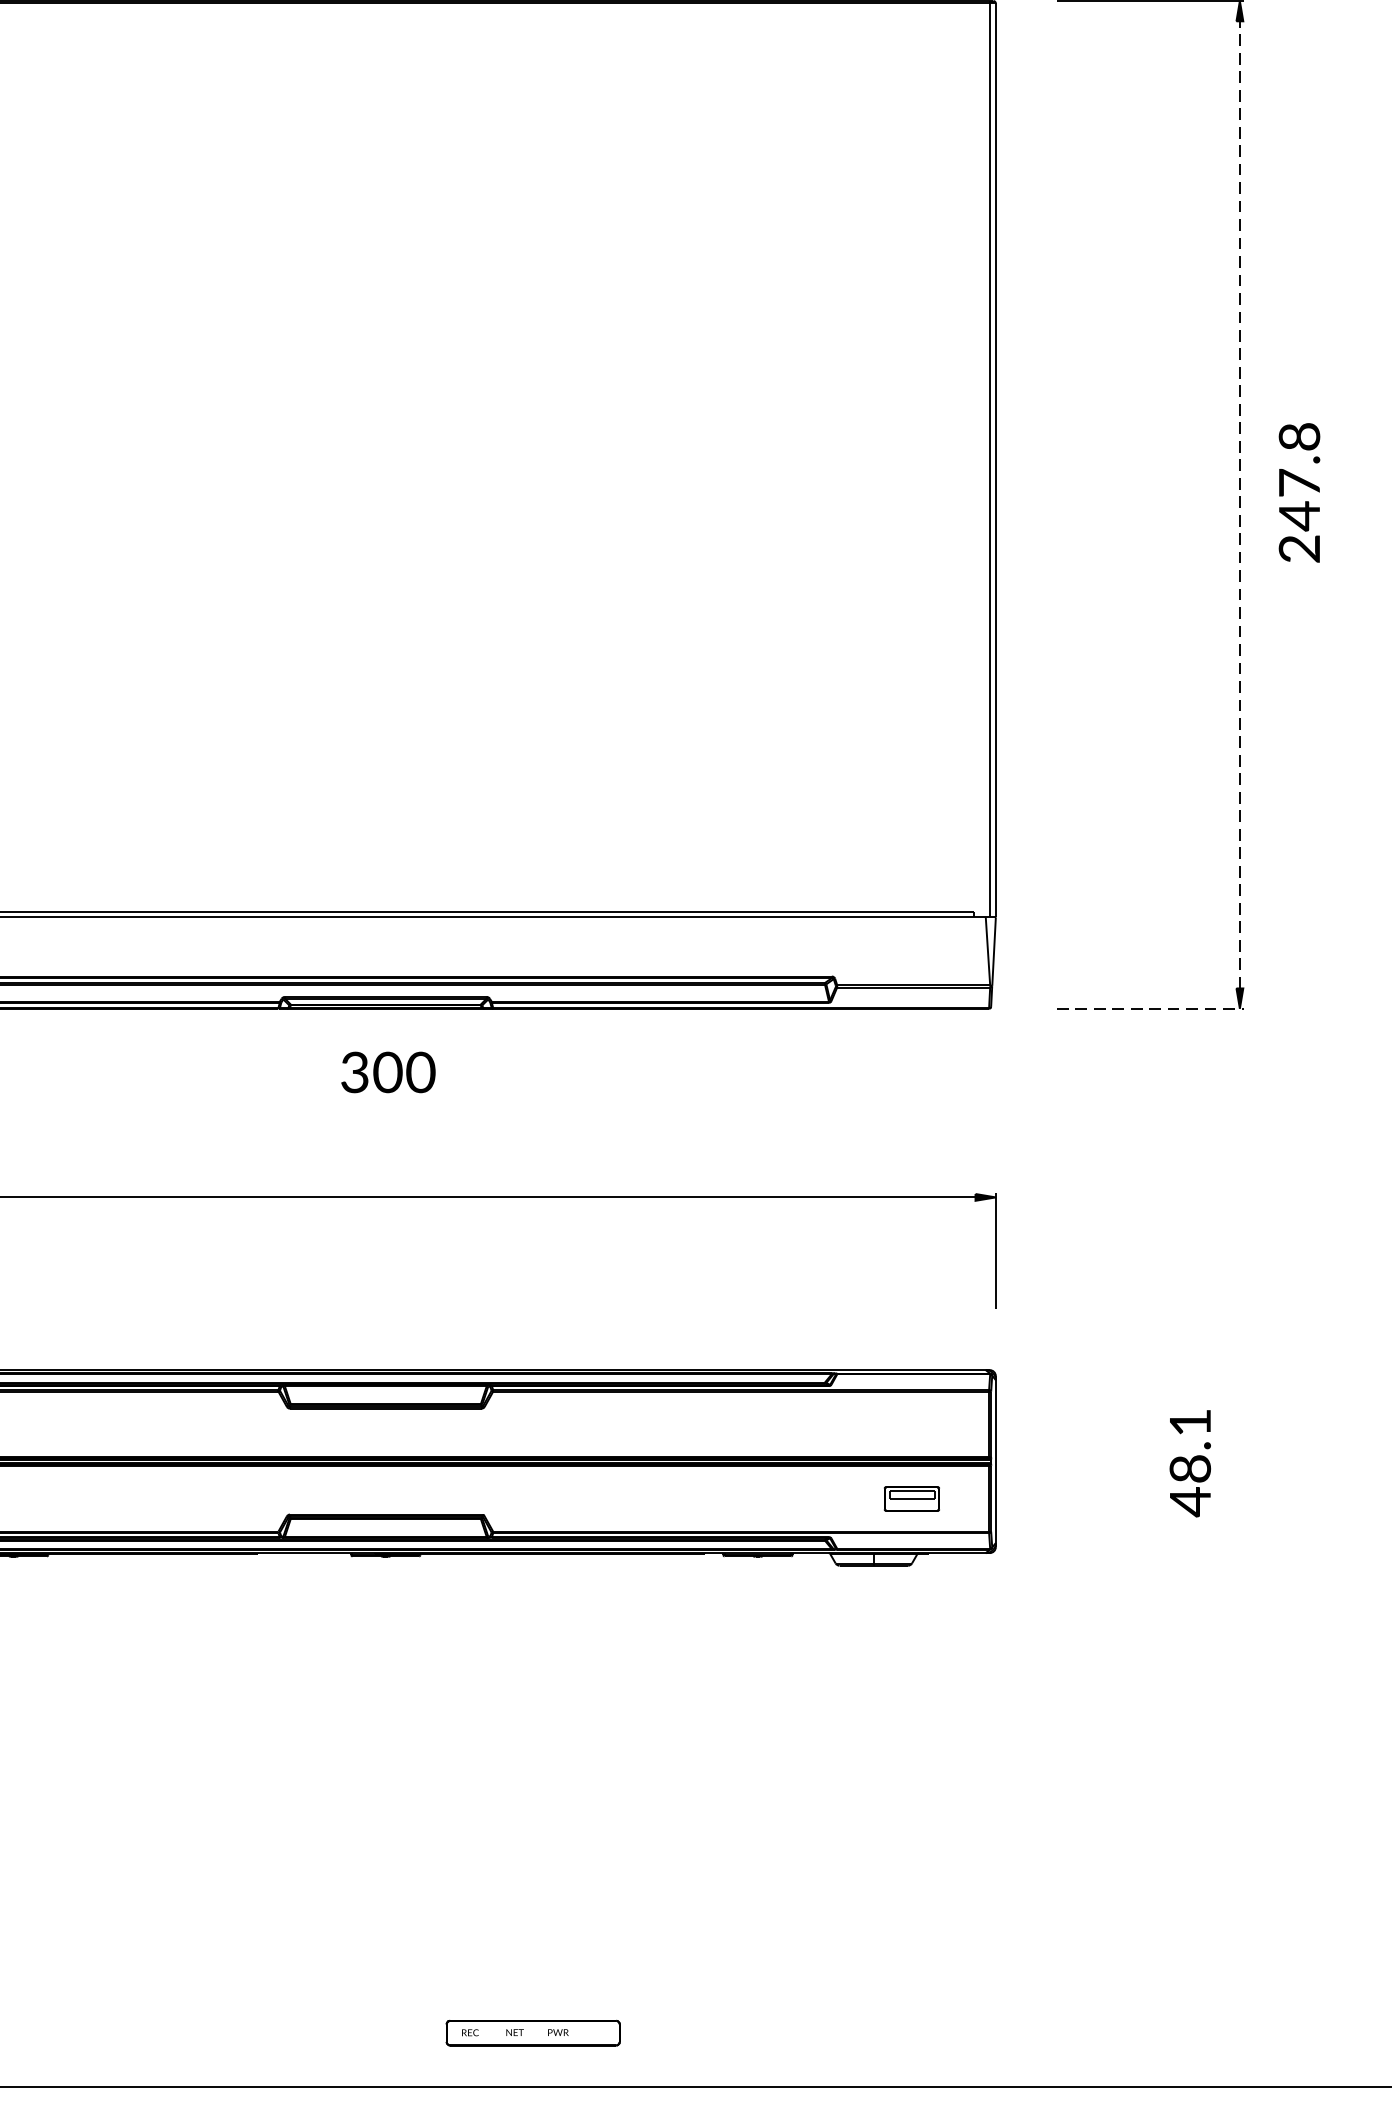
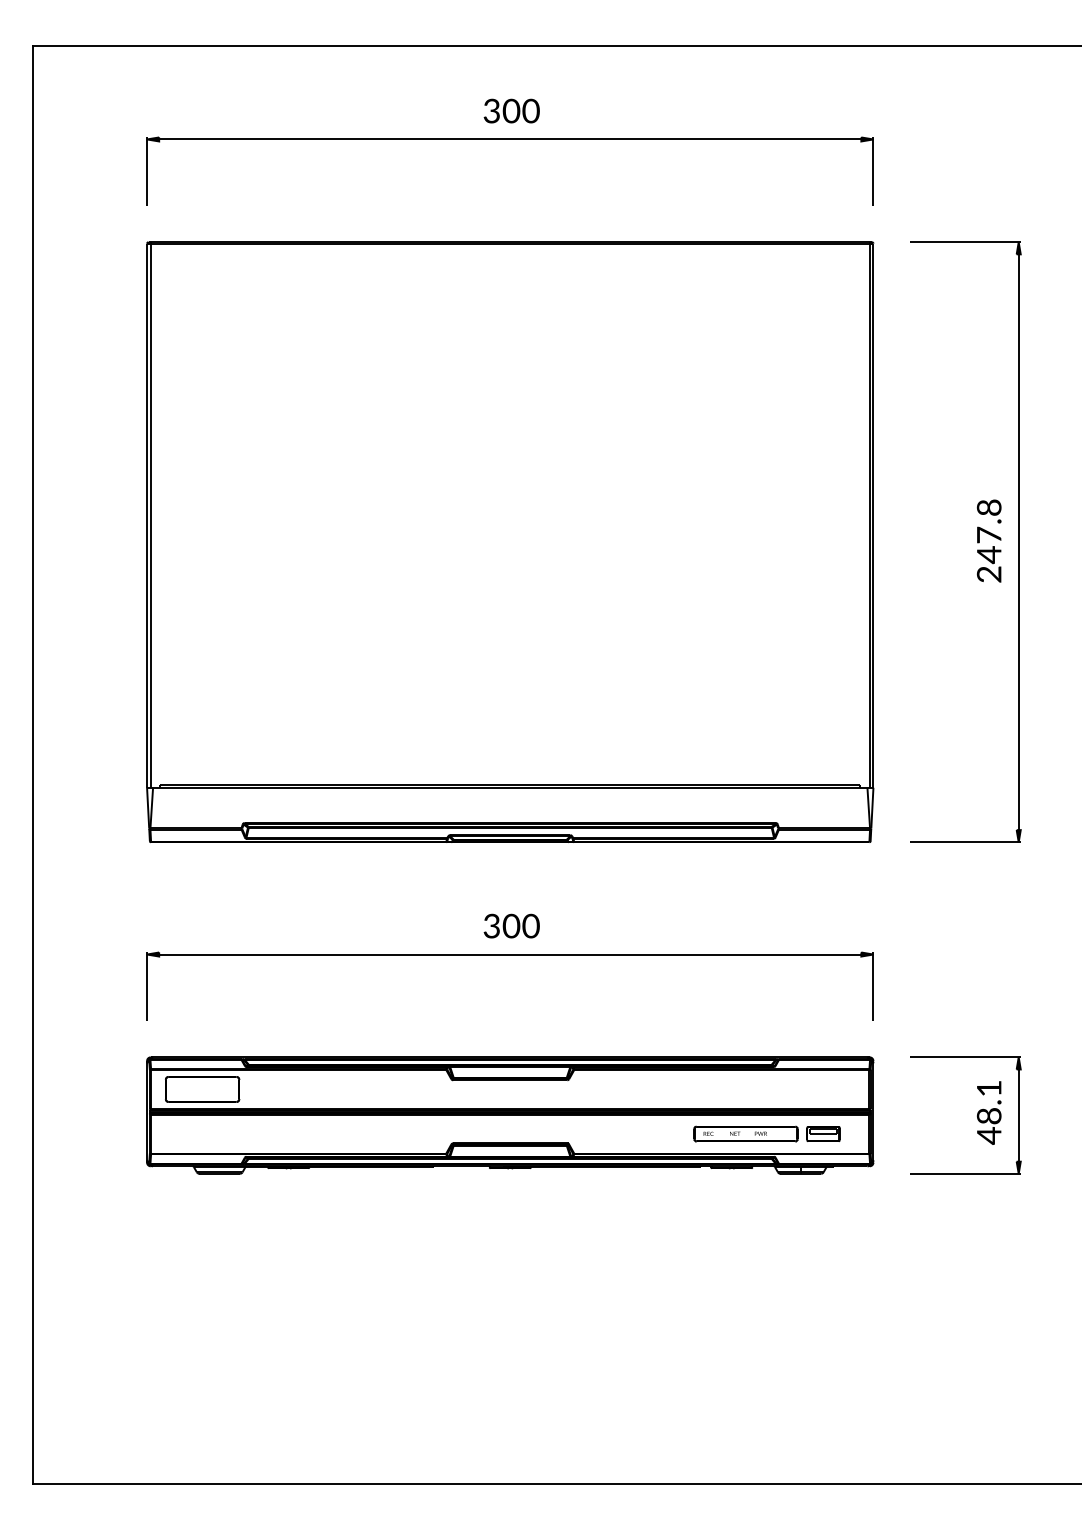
text: (1299, 491) -> (989, 540), moved
line: (1239, 505) -> (1018, 542), dashed -> solid
line: (1150, 1009) -> (965, 842), dashed -> solid
text: (387, 1071) -> (511, 925), moved
part: (1239, 1467) -> (1018, 1115), added
part: (532, 2032) -> (745, 1133), moved

